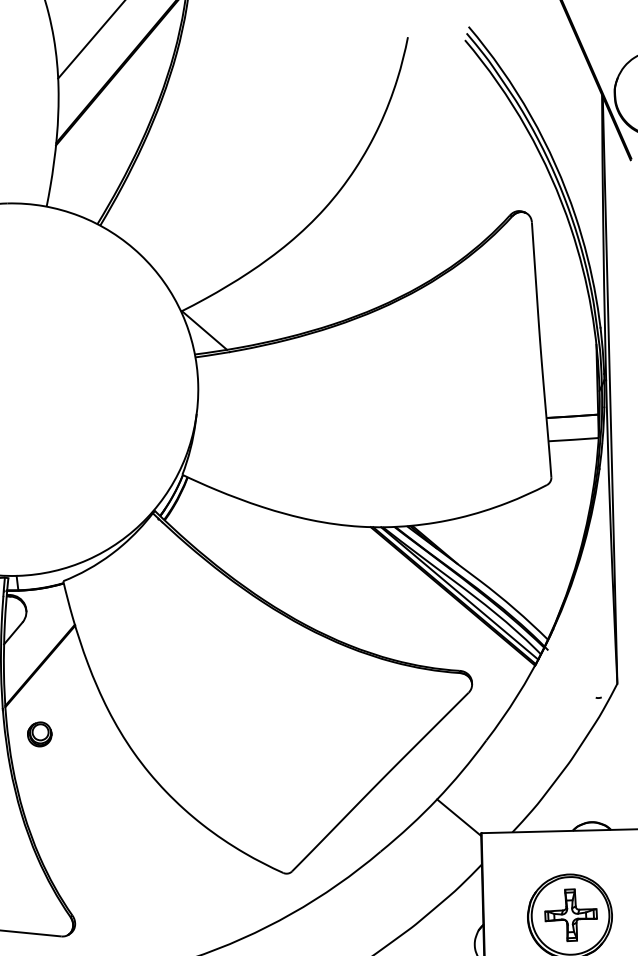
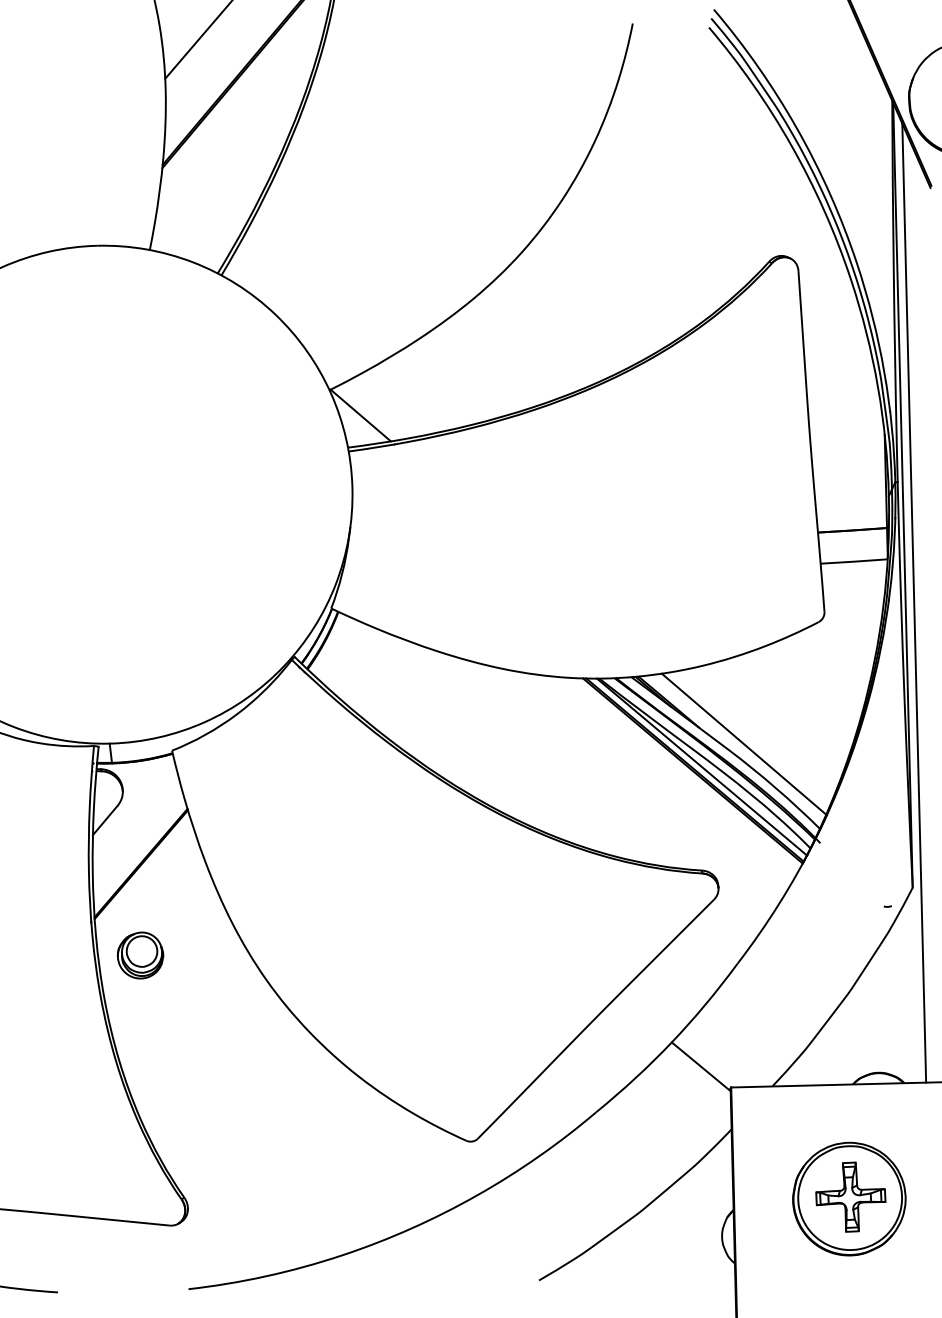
line: (618, 470) -> (914, 602), added
line: (490, 575) -> (743, 743), added
part: (39, 734) -> (140, 955), size x1.43

